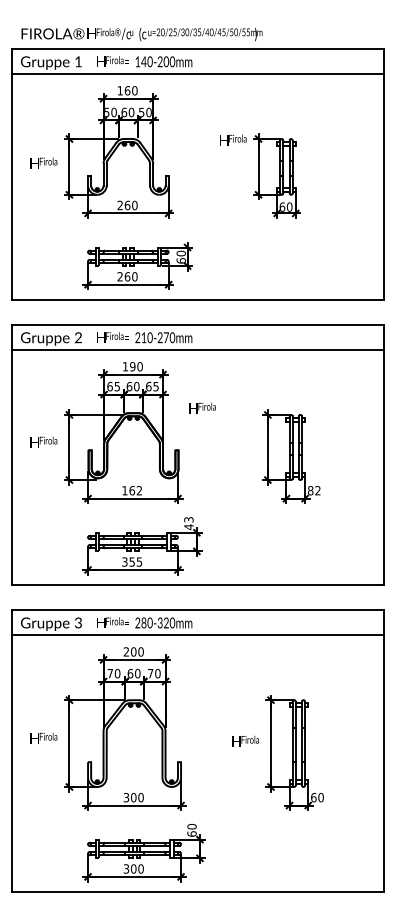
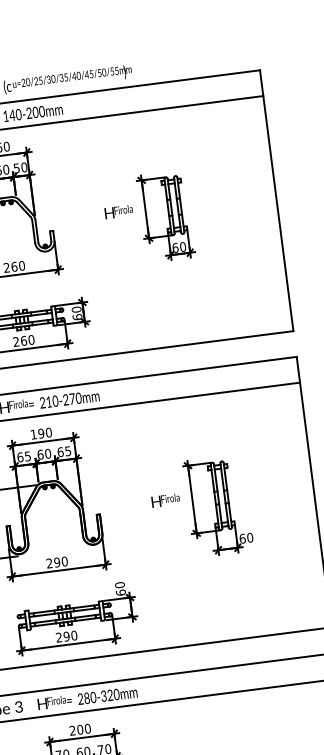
text: (233, 139) -> (119, 211), moved
text: (202, 407) -> (165, 499), moved
text: (132, 490) -> (57, 562), 162 -> 290
text: (314, 490) -> (246, 538), 82 -> 60
text: (188, 523) -> (120, 589), 43 -> 60
text: (132, 561) -> (66, 635), 355 -> 290

